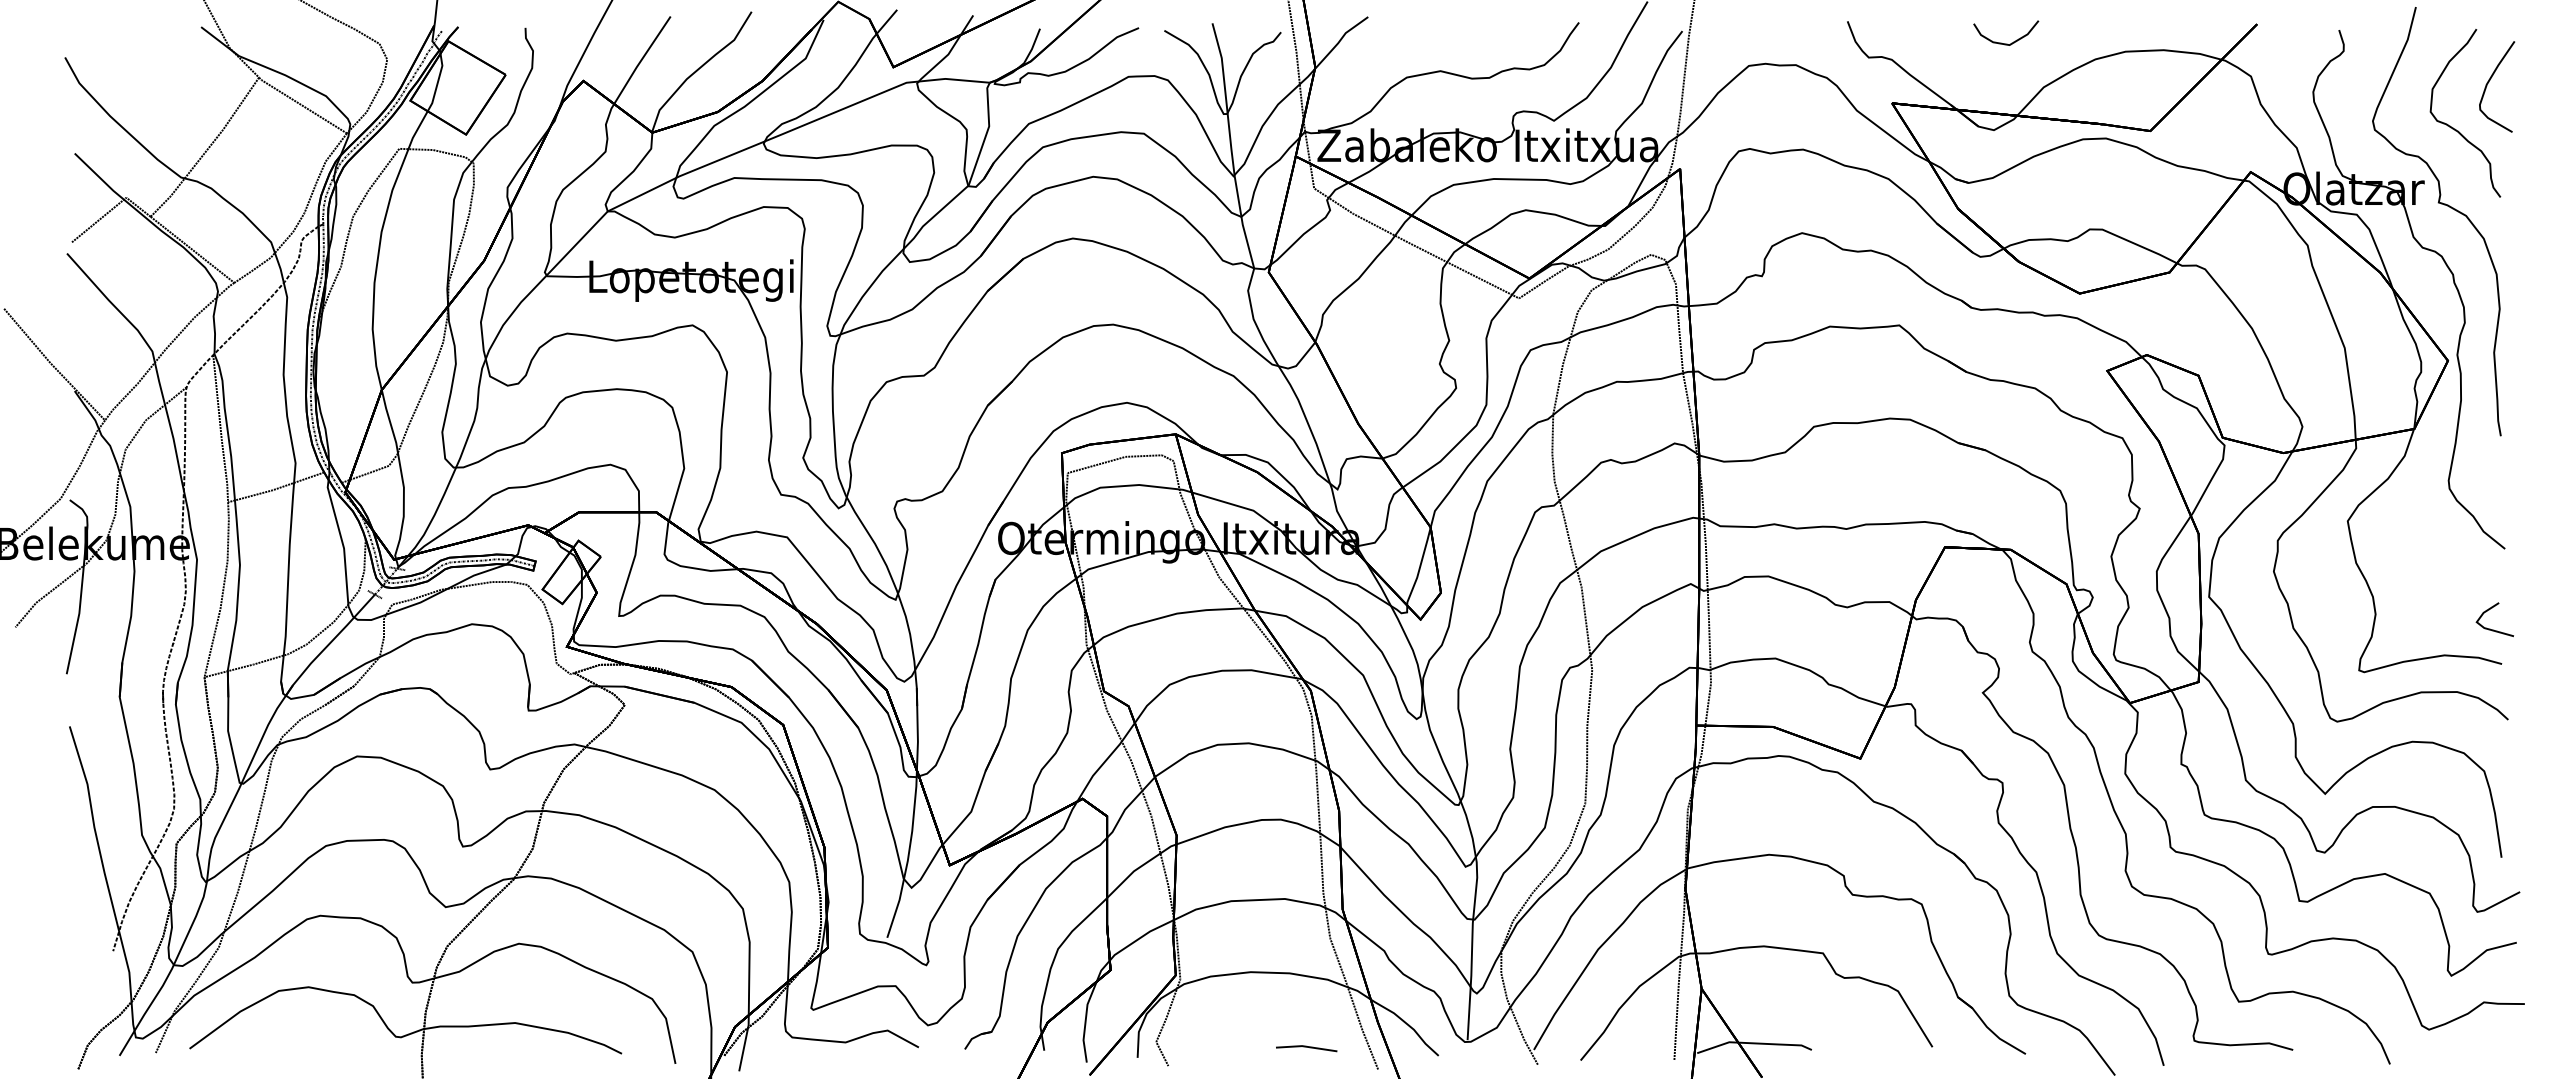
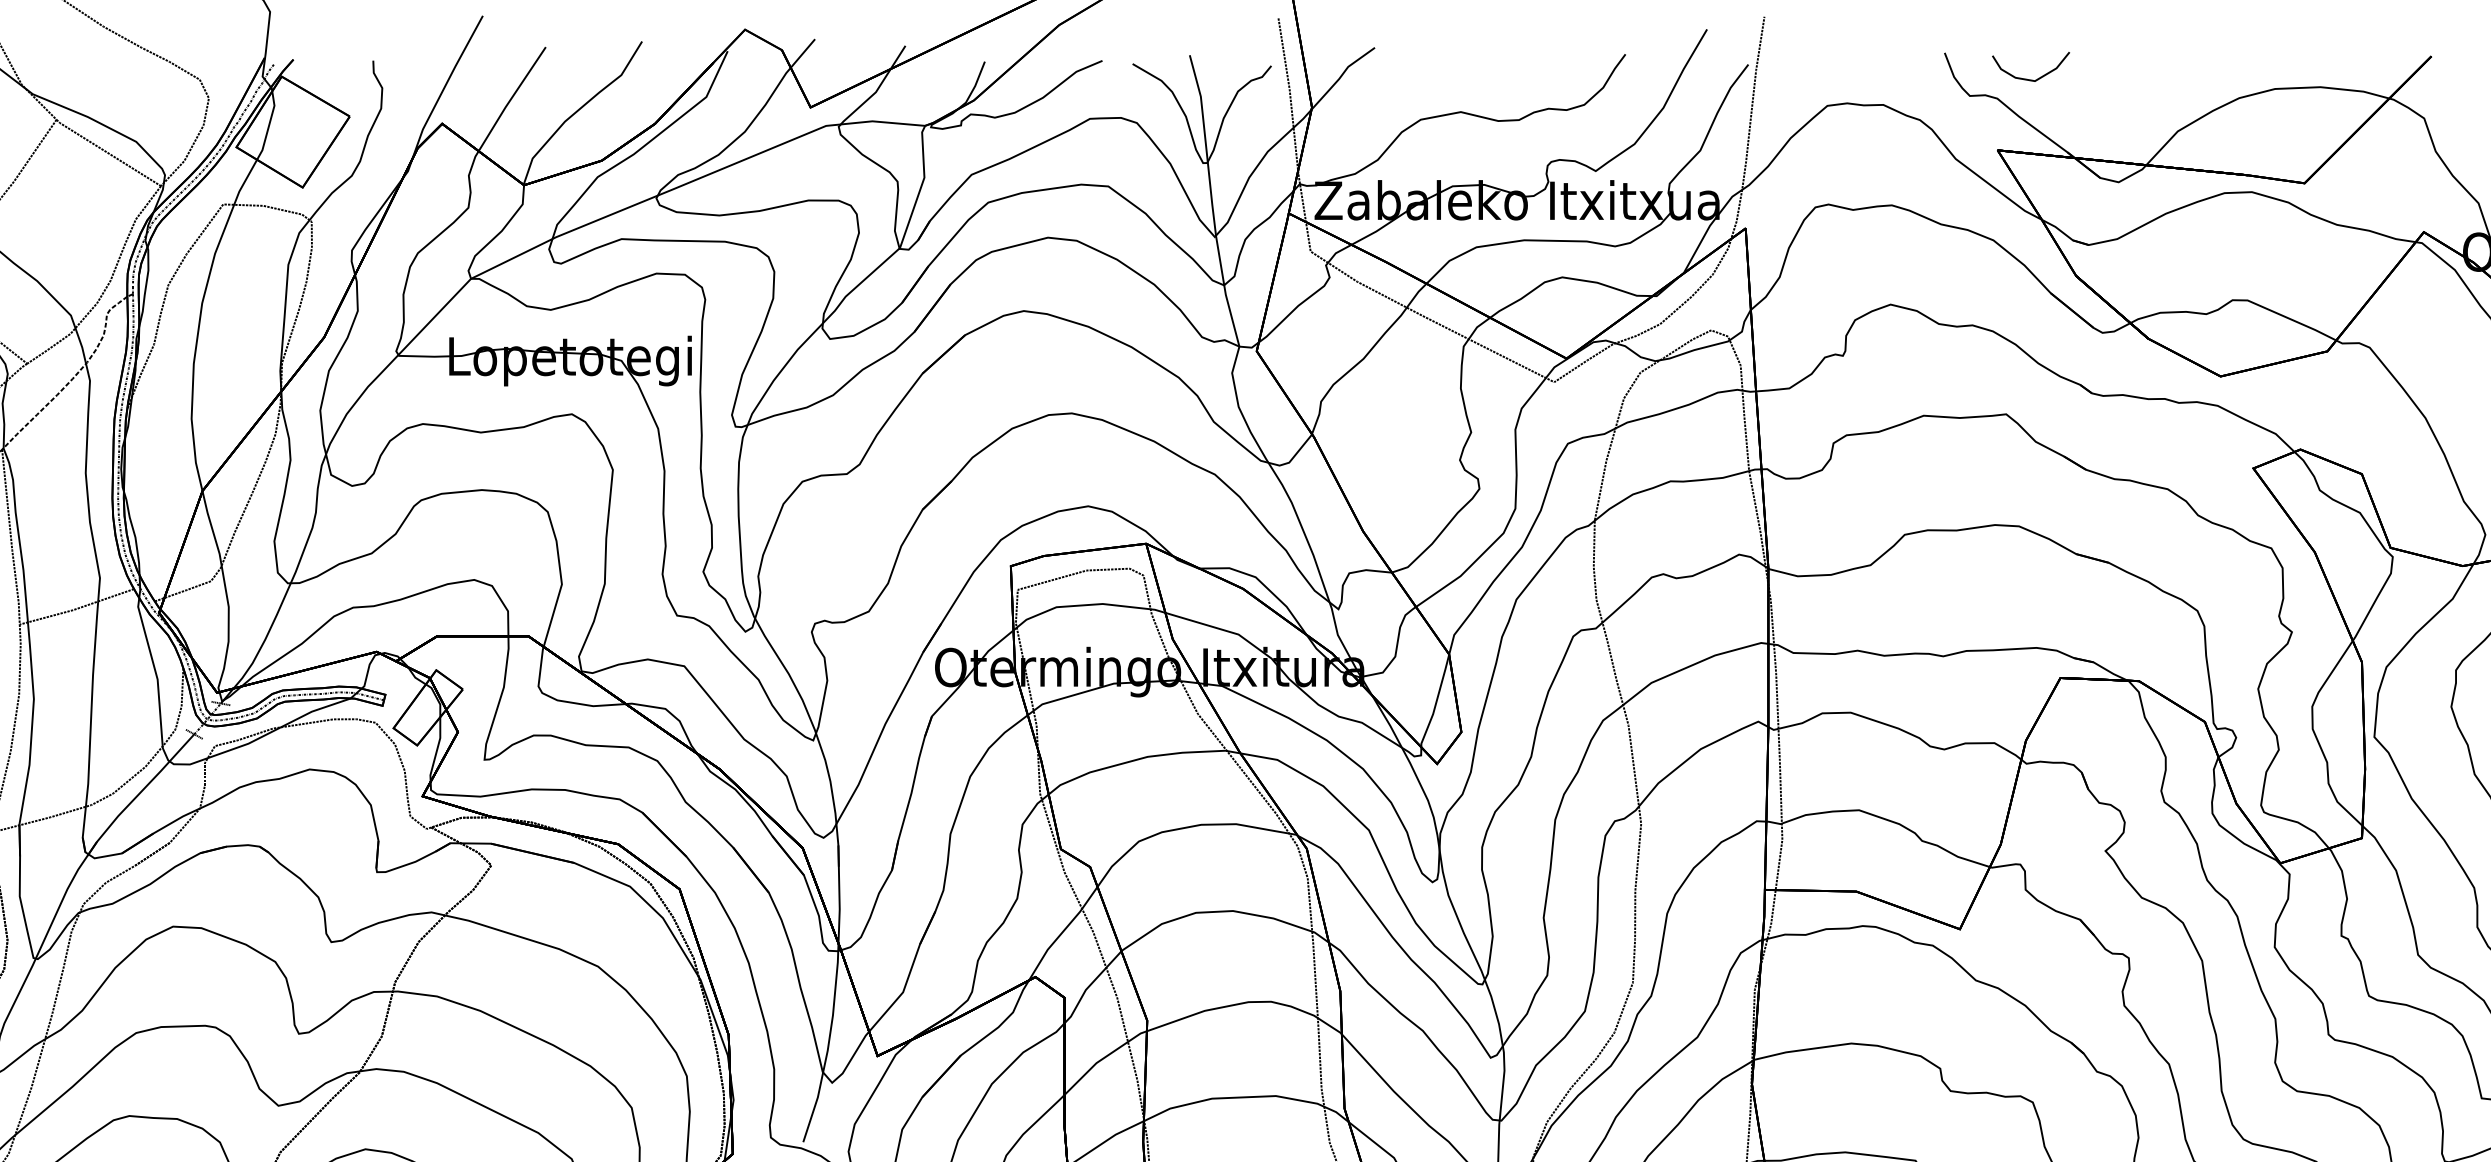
curve: (2006, 43) -> (2031, 79), moved

